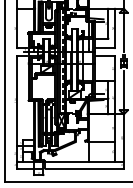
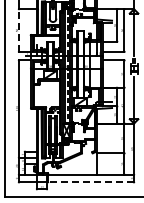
line: (17, 28) -> (18, 30), solid -> dashed
line: (85, 168) -> (92, 182), solid -> dashed

